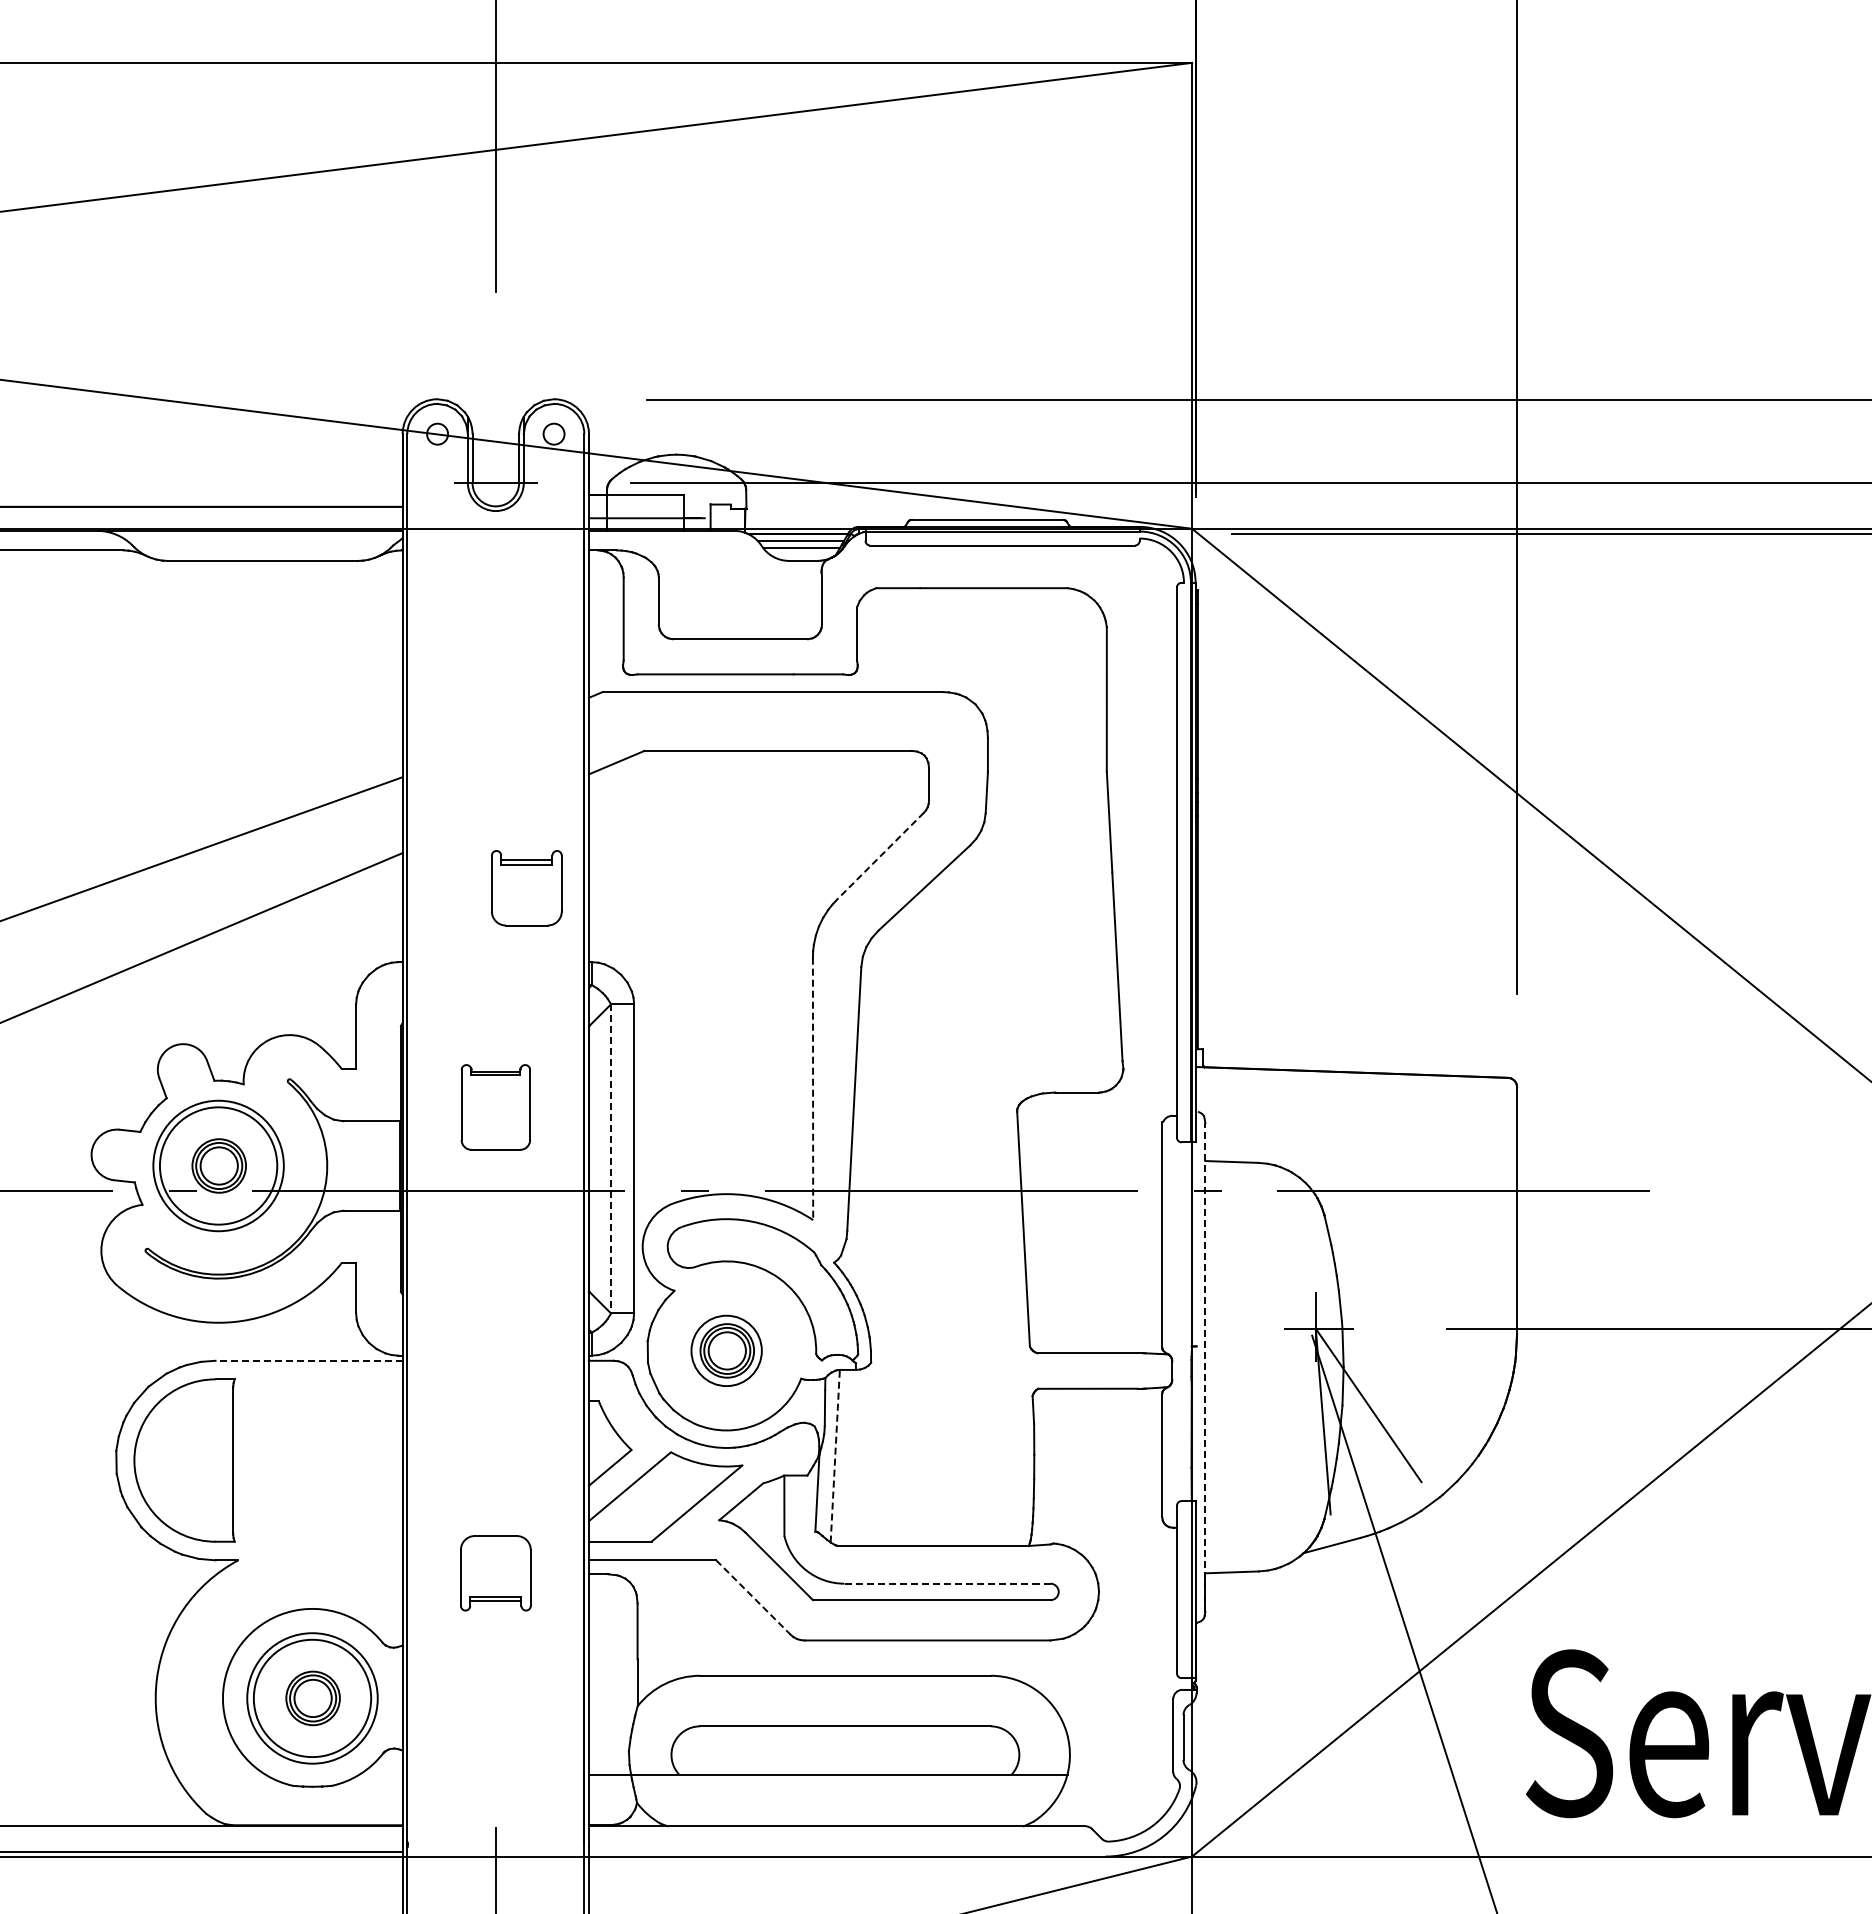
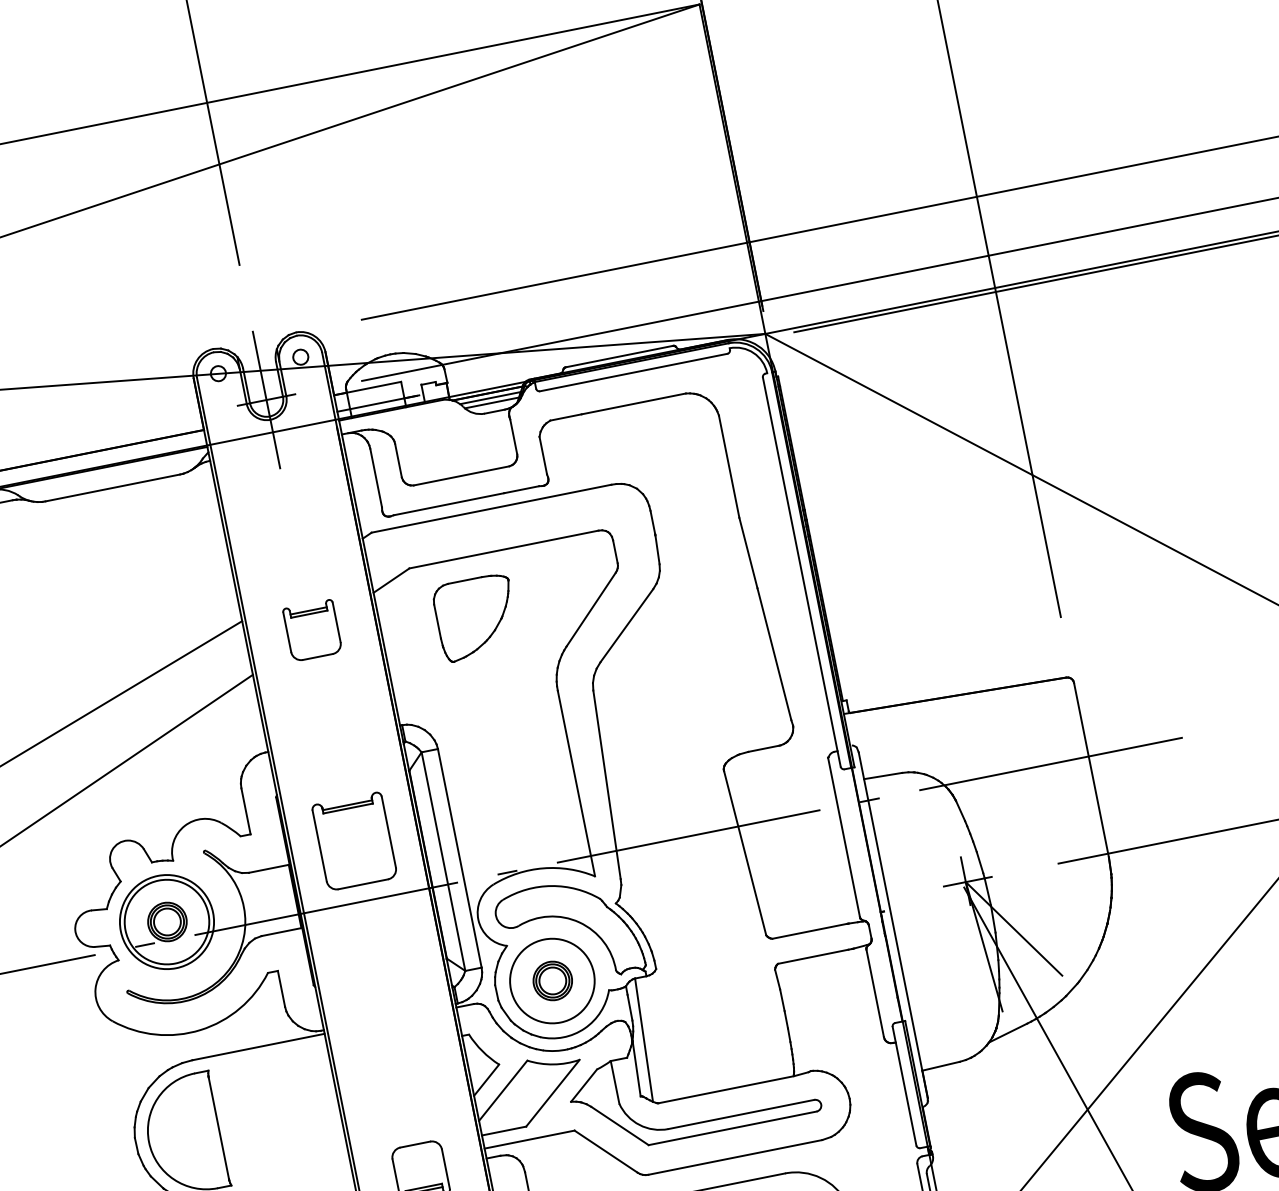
line: (495, 482) -> (266, 399), added
part: (721, 836) -> (476, 618), added
line: (880, 856) -> (591, 609), dashed -> solid
part: (526, 888) -> (312, 630), moved
line: (813, 1089) -> (576, 783), dashed -> solid
part: (495, 1107) -> (354, 841), size x1.43
line: (611, 1158) -> (443, 861), dashed -> solid
circle: (726, 1350) -> (552, 980), size x1.67
line: (309, 1360) -> (258, 1046), dashed -> solid
line: (1205, 1367) -> (893, 925), dashed -> solid
line: (835, 1455) -> (644, 1039), dashed -> solid
line: (946, 1583) -> (740, 1114), dashed -> solid
line: (753, 1597) -> (606, 1151), dashed -> solid

